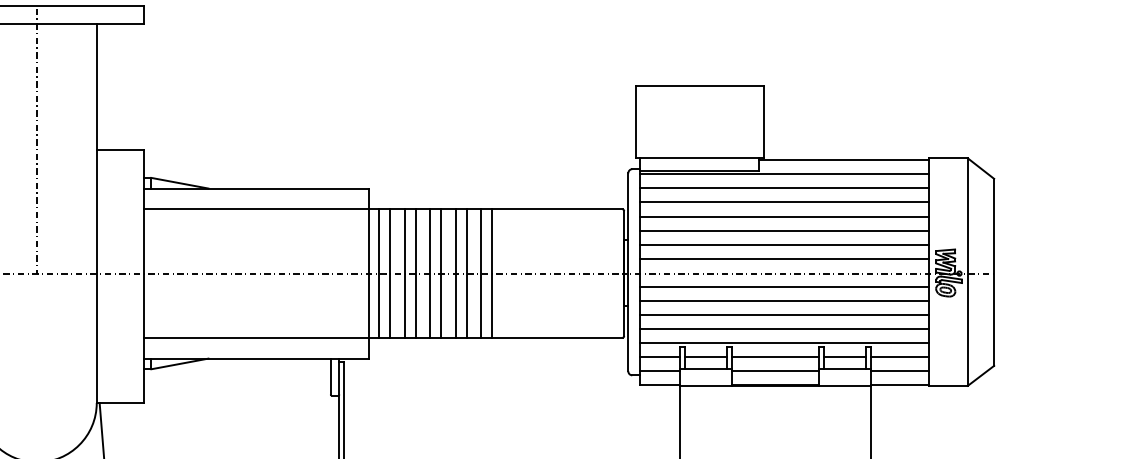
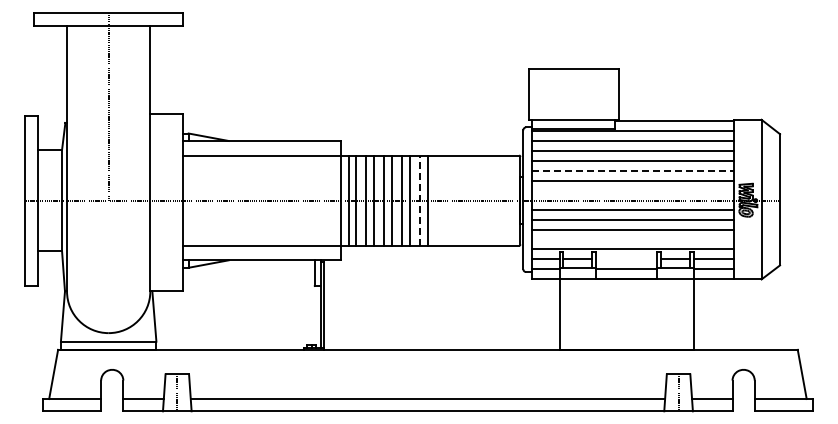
line: (785, 230) -> (633, 170), solid -> dashed
line: (783, 259) -> (632, 190), removed
line: (481, 273) -> (420, 200), solid -> dashed
line: (783, 328) -> (632, 239), removed
line: (775, 357) -> (626, 259), removed

